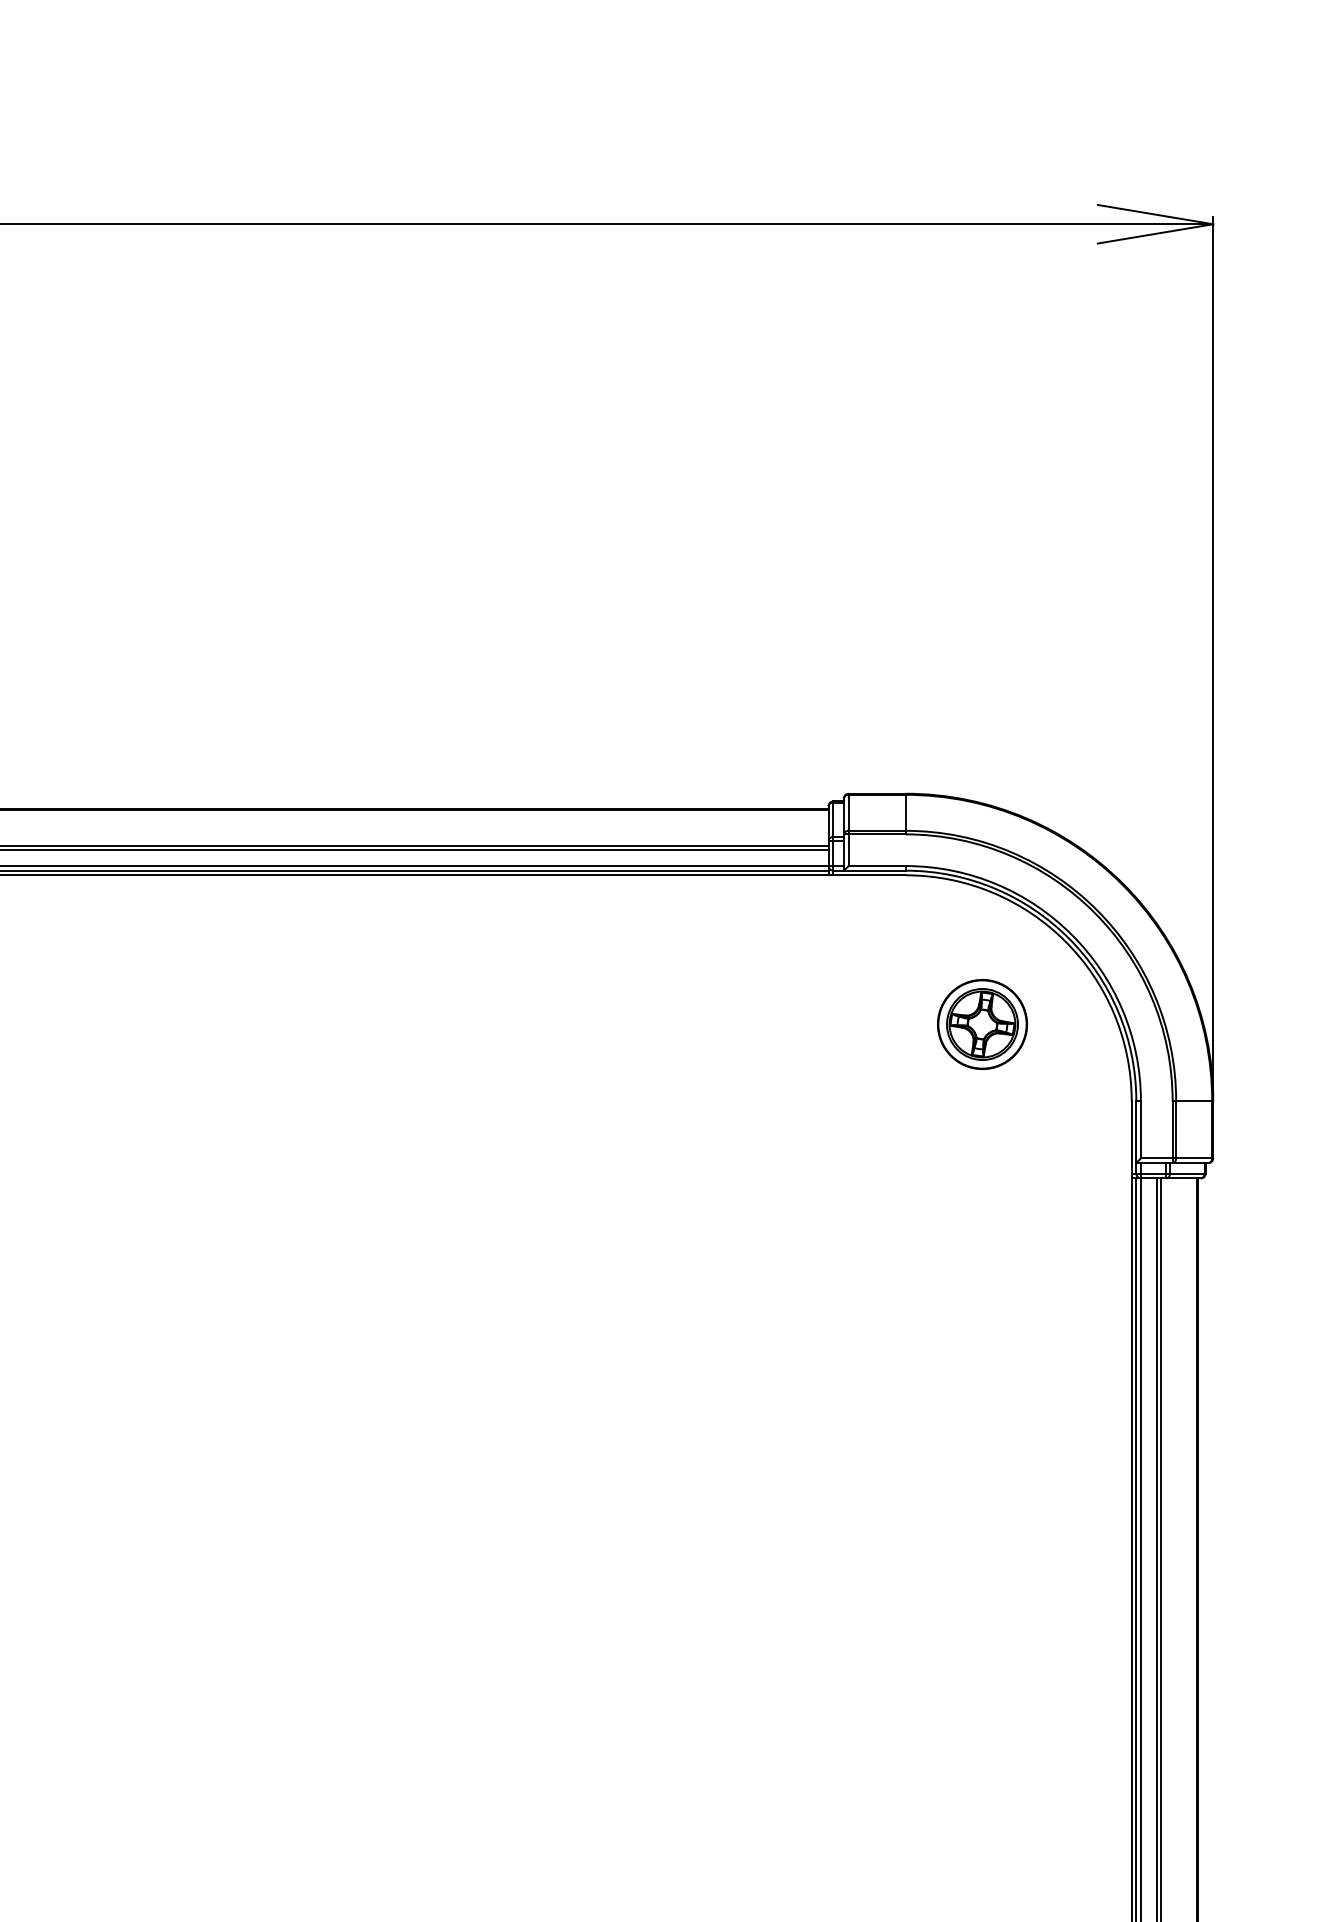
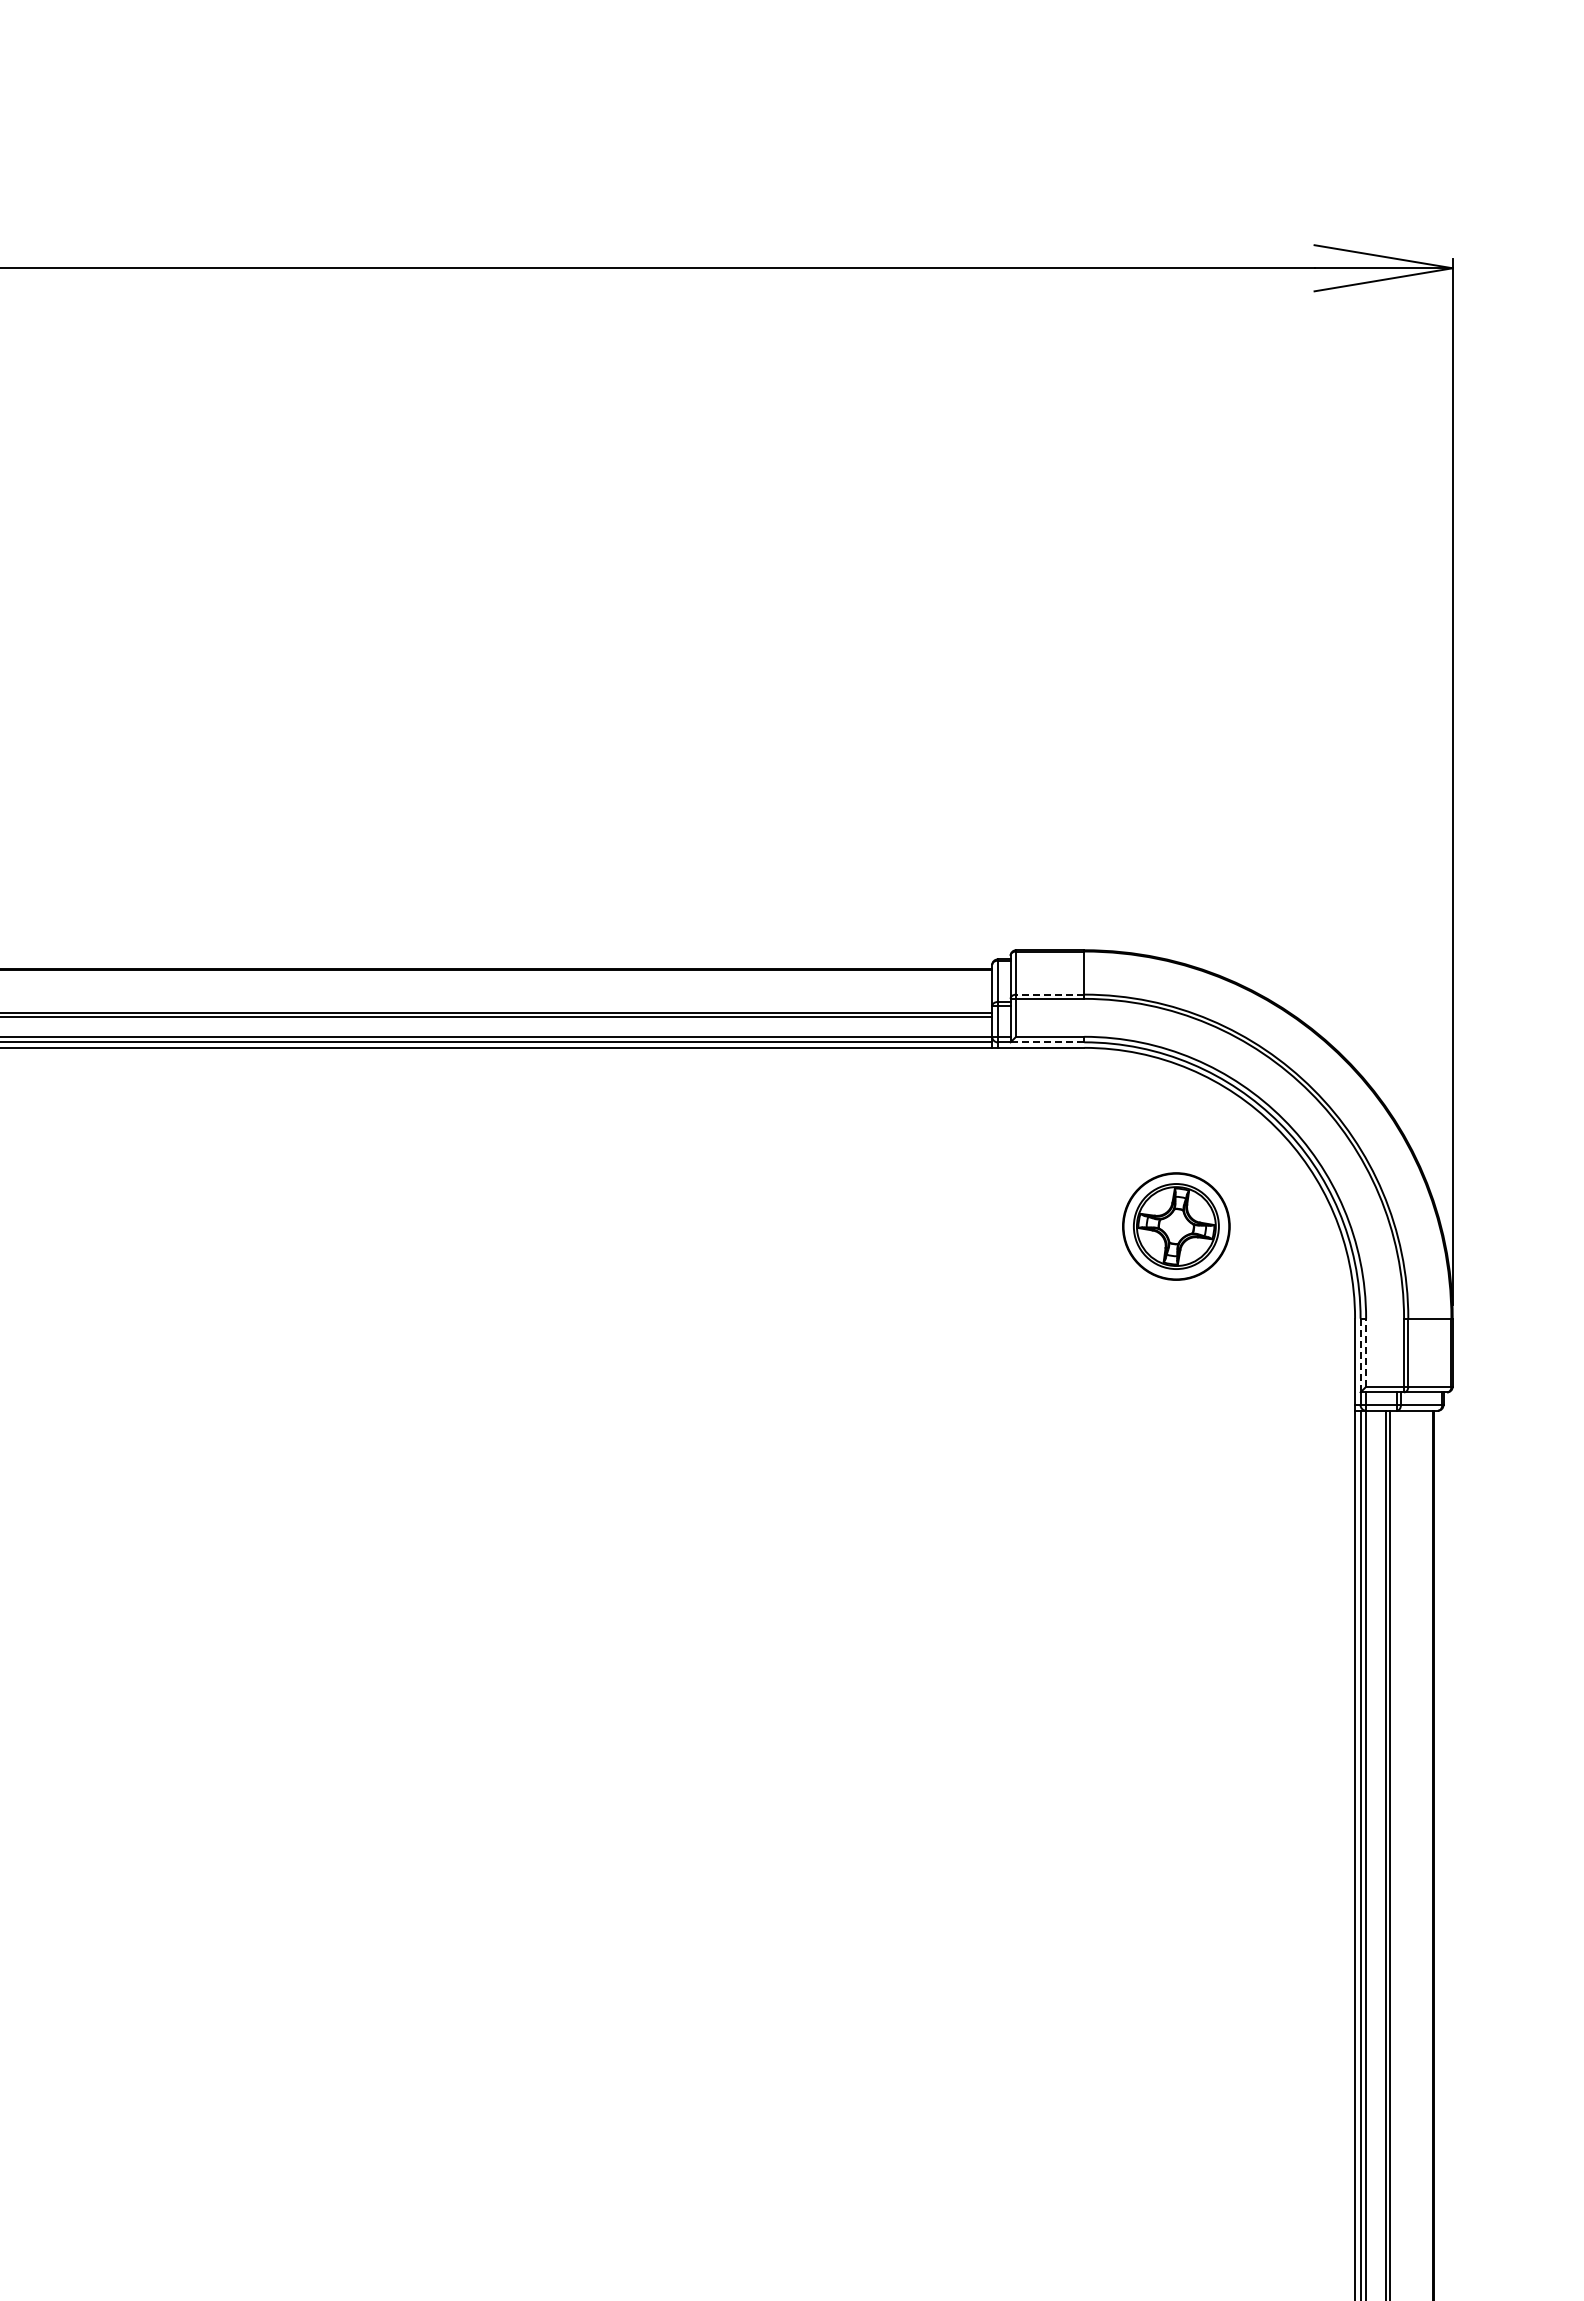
line: (876, 830) -> (1049, 994), solid -> dashed
line: (874, 870) -> (1047, 1042), solid -> dashed
line: (1141, 1129) -> (1366, 1352), solid -> dashed
line: (1136, 1132) -> (1360, 1355), solid -> dashed

